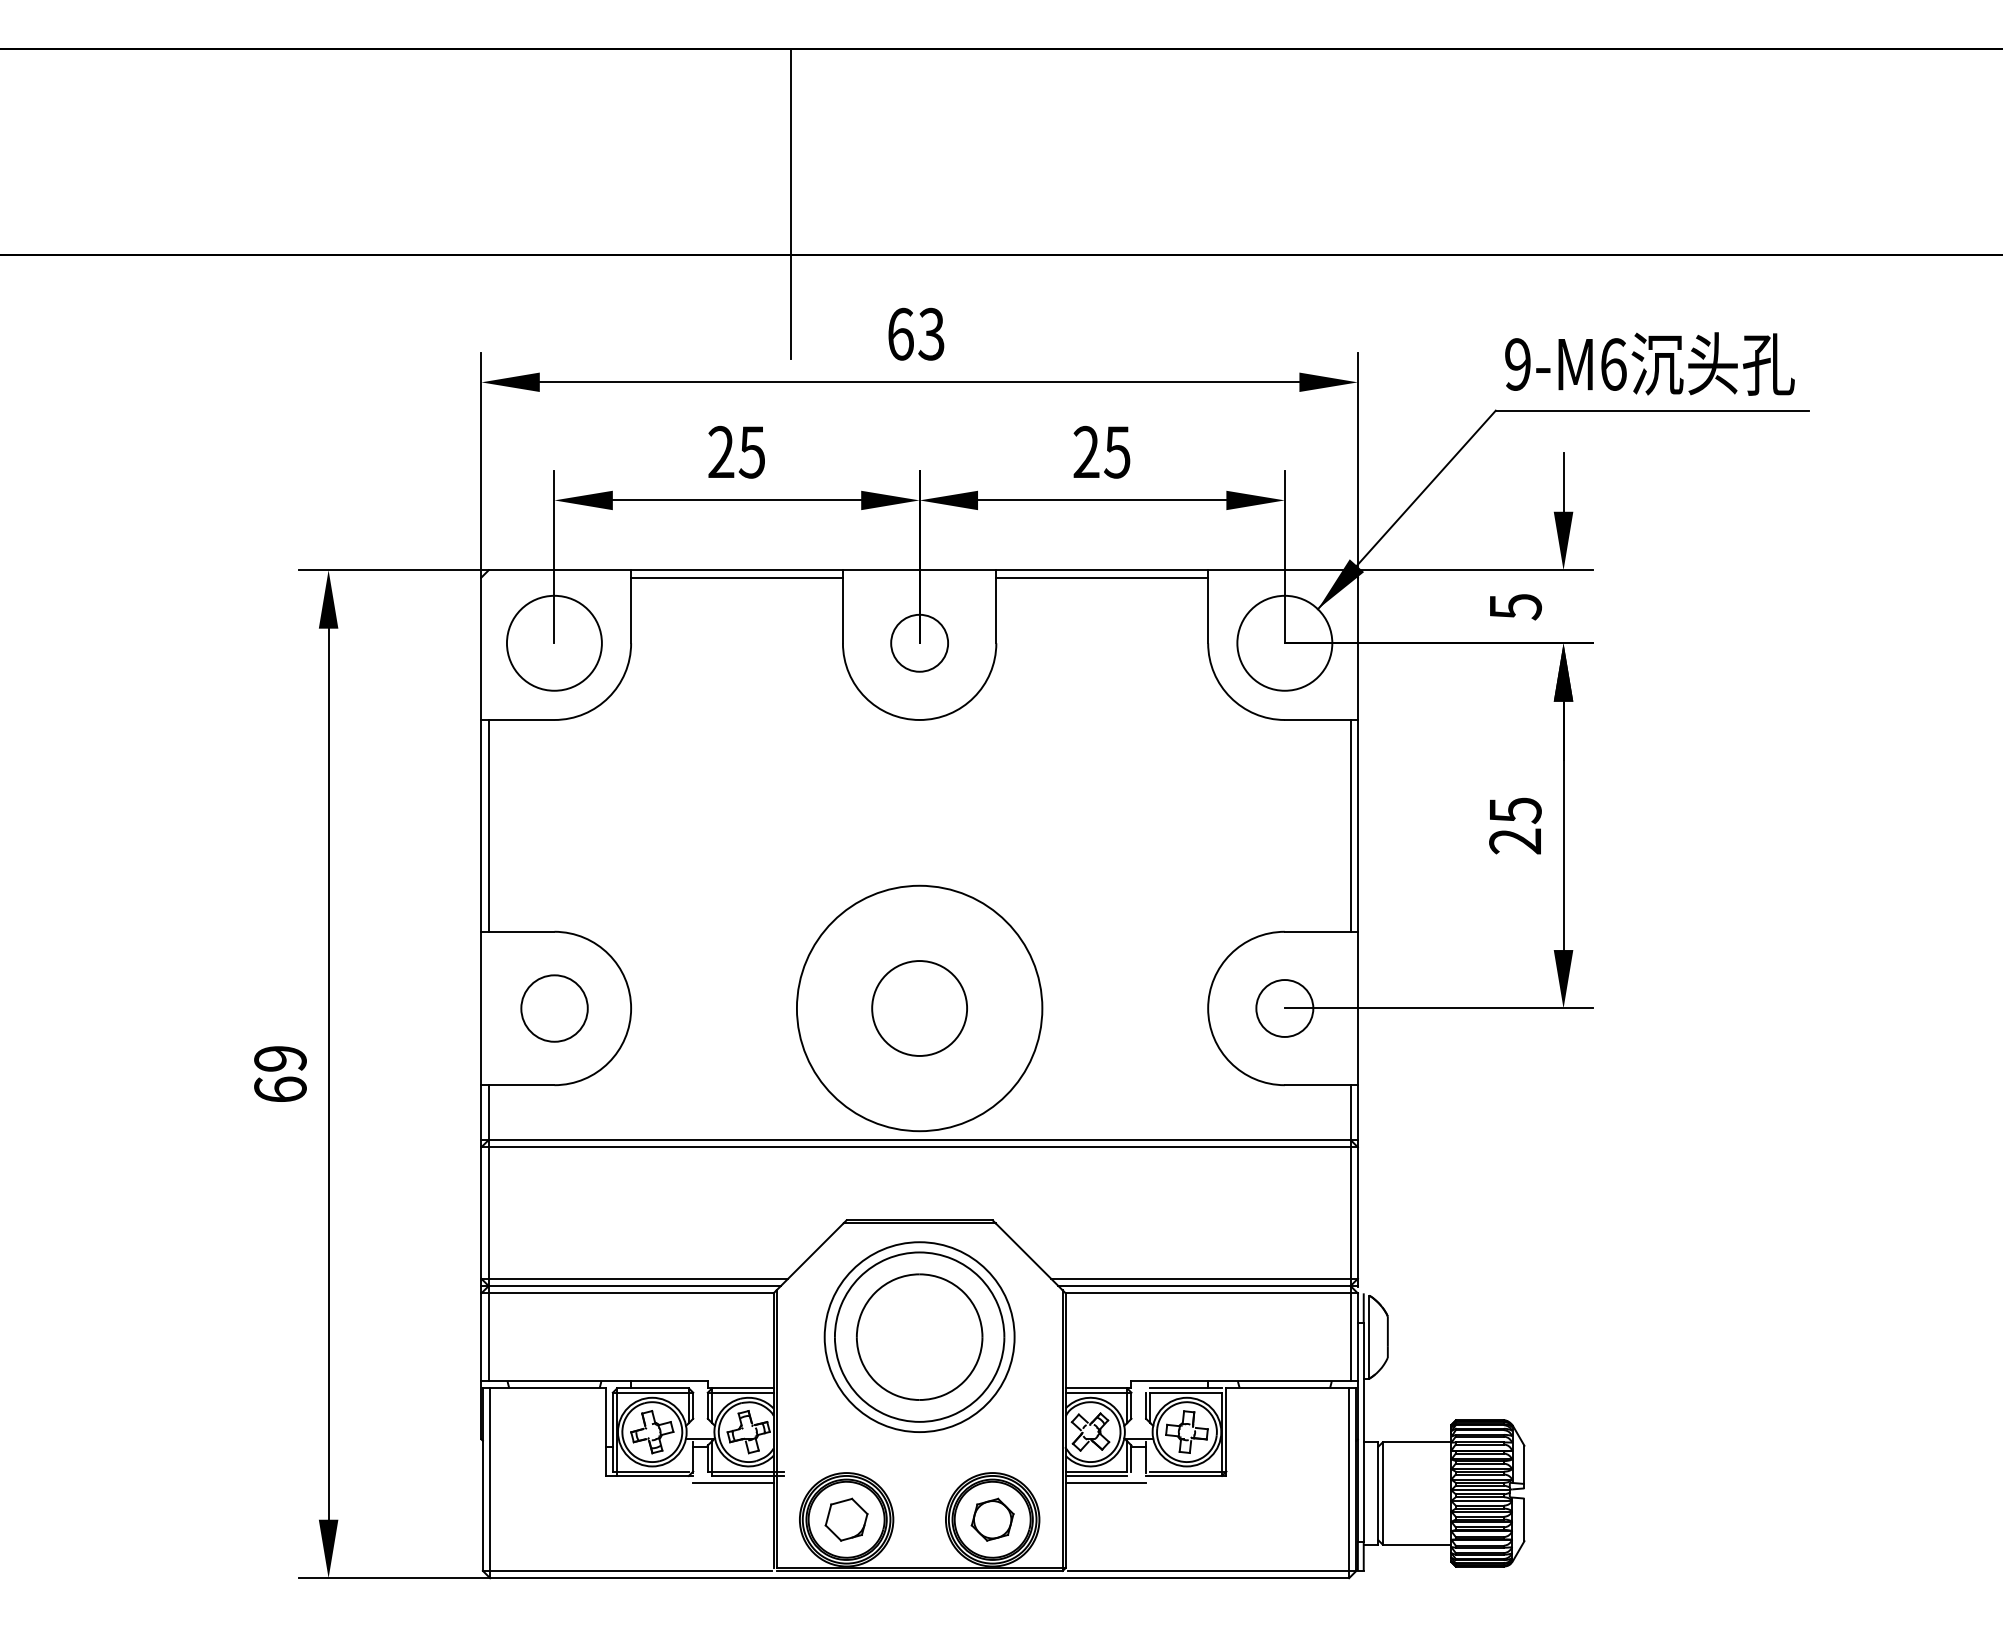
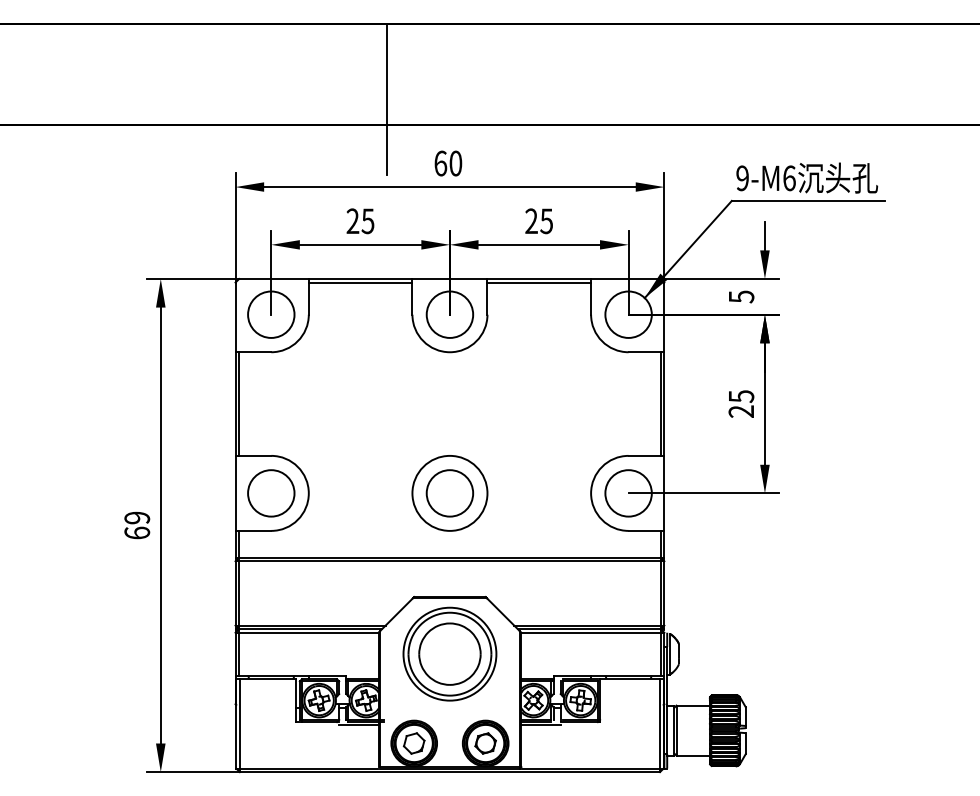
text: (930, 334) -> (455, 163), 63 -> 60
circle: (918, 642) -> (449, 314), size x1.67
circle: (918, 1006) -> (449, 492), size x0.62
circle: (554, 1008) -> (271, 493), size x1.43
circle: (1284, 1008) -> (628, 493), size x1.67

